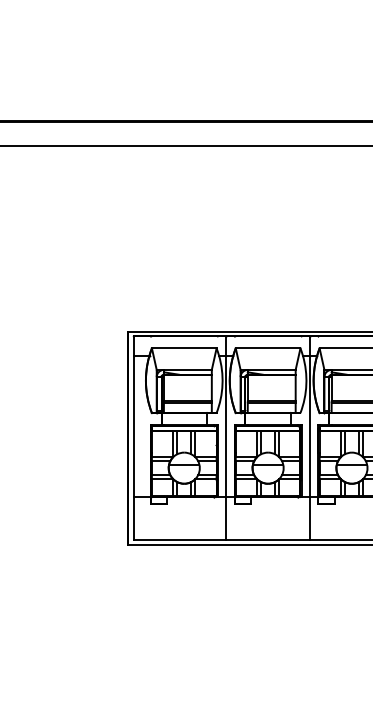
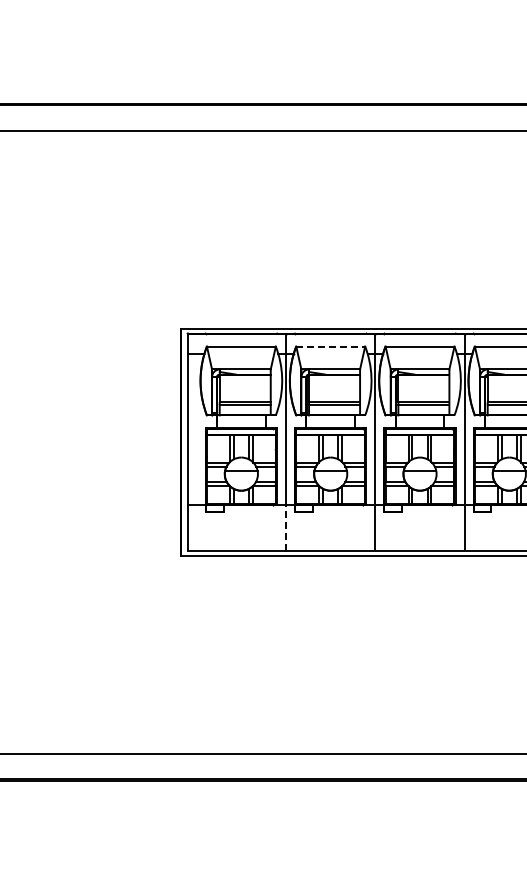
line: (268, 348) -> (331, 346), solid -> dashed
line: (226, 518) -> (286, 527), solid -> dashed

